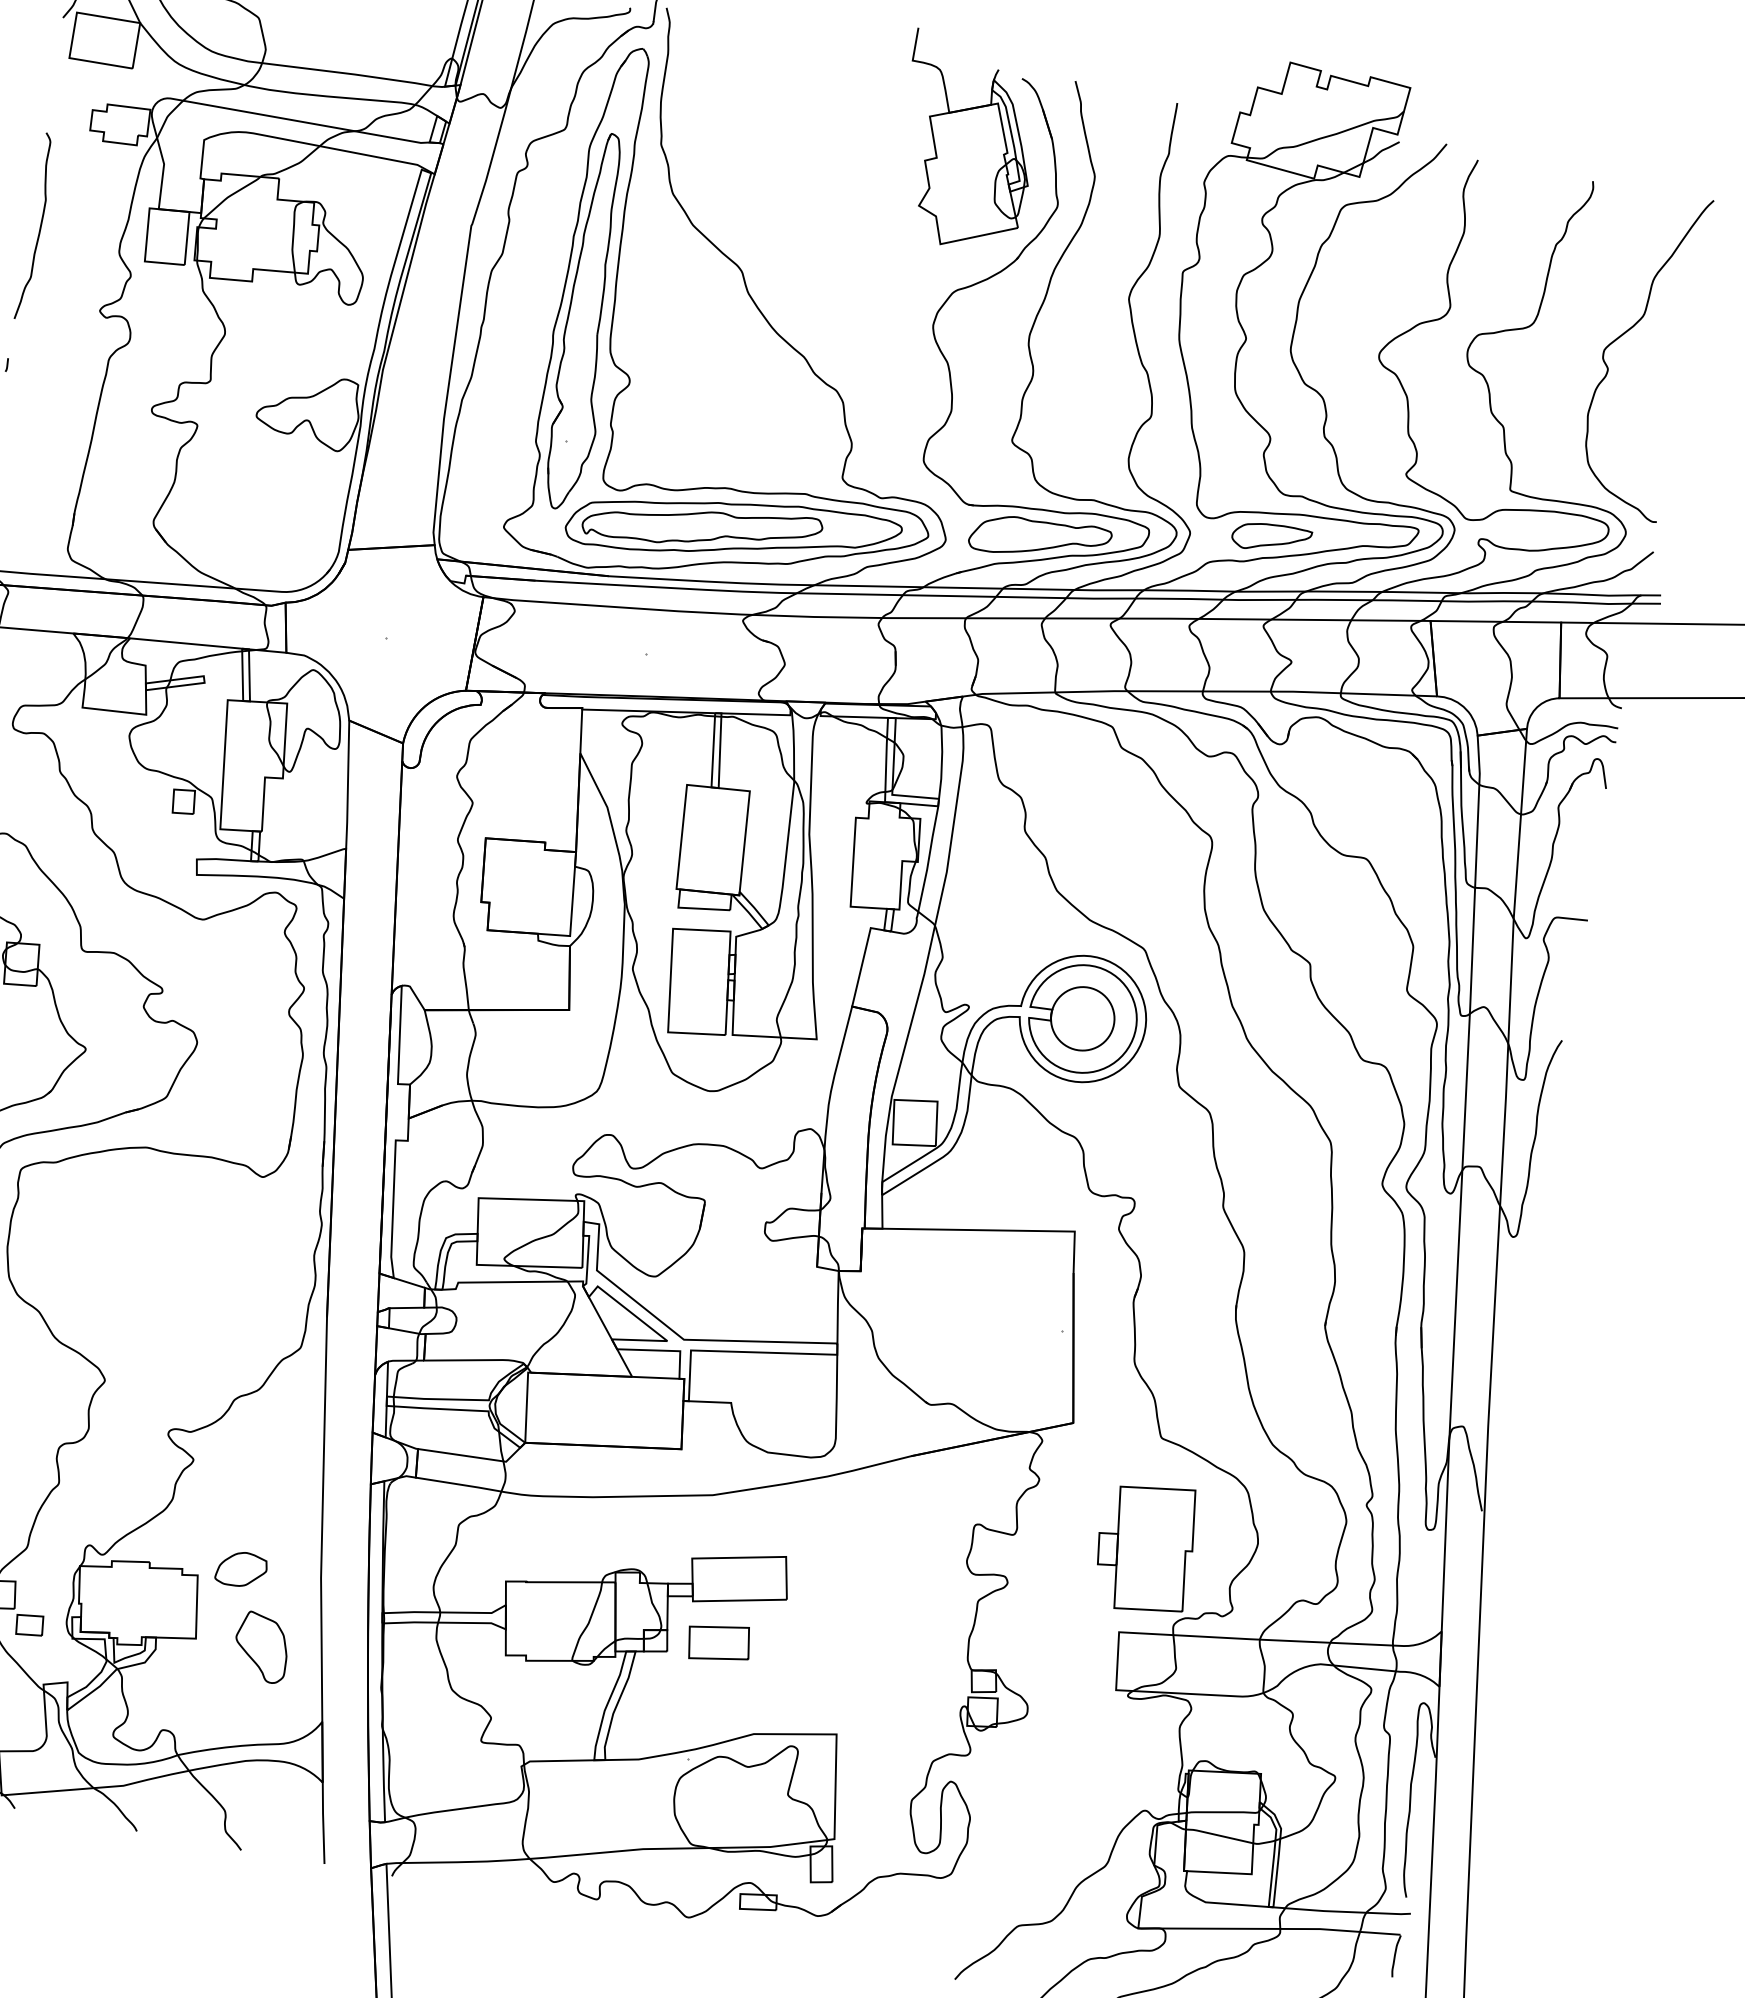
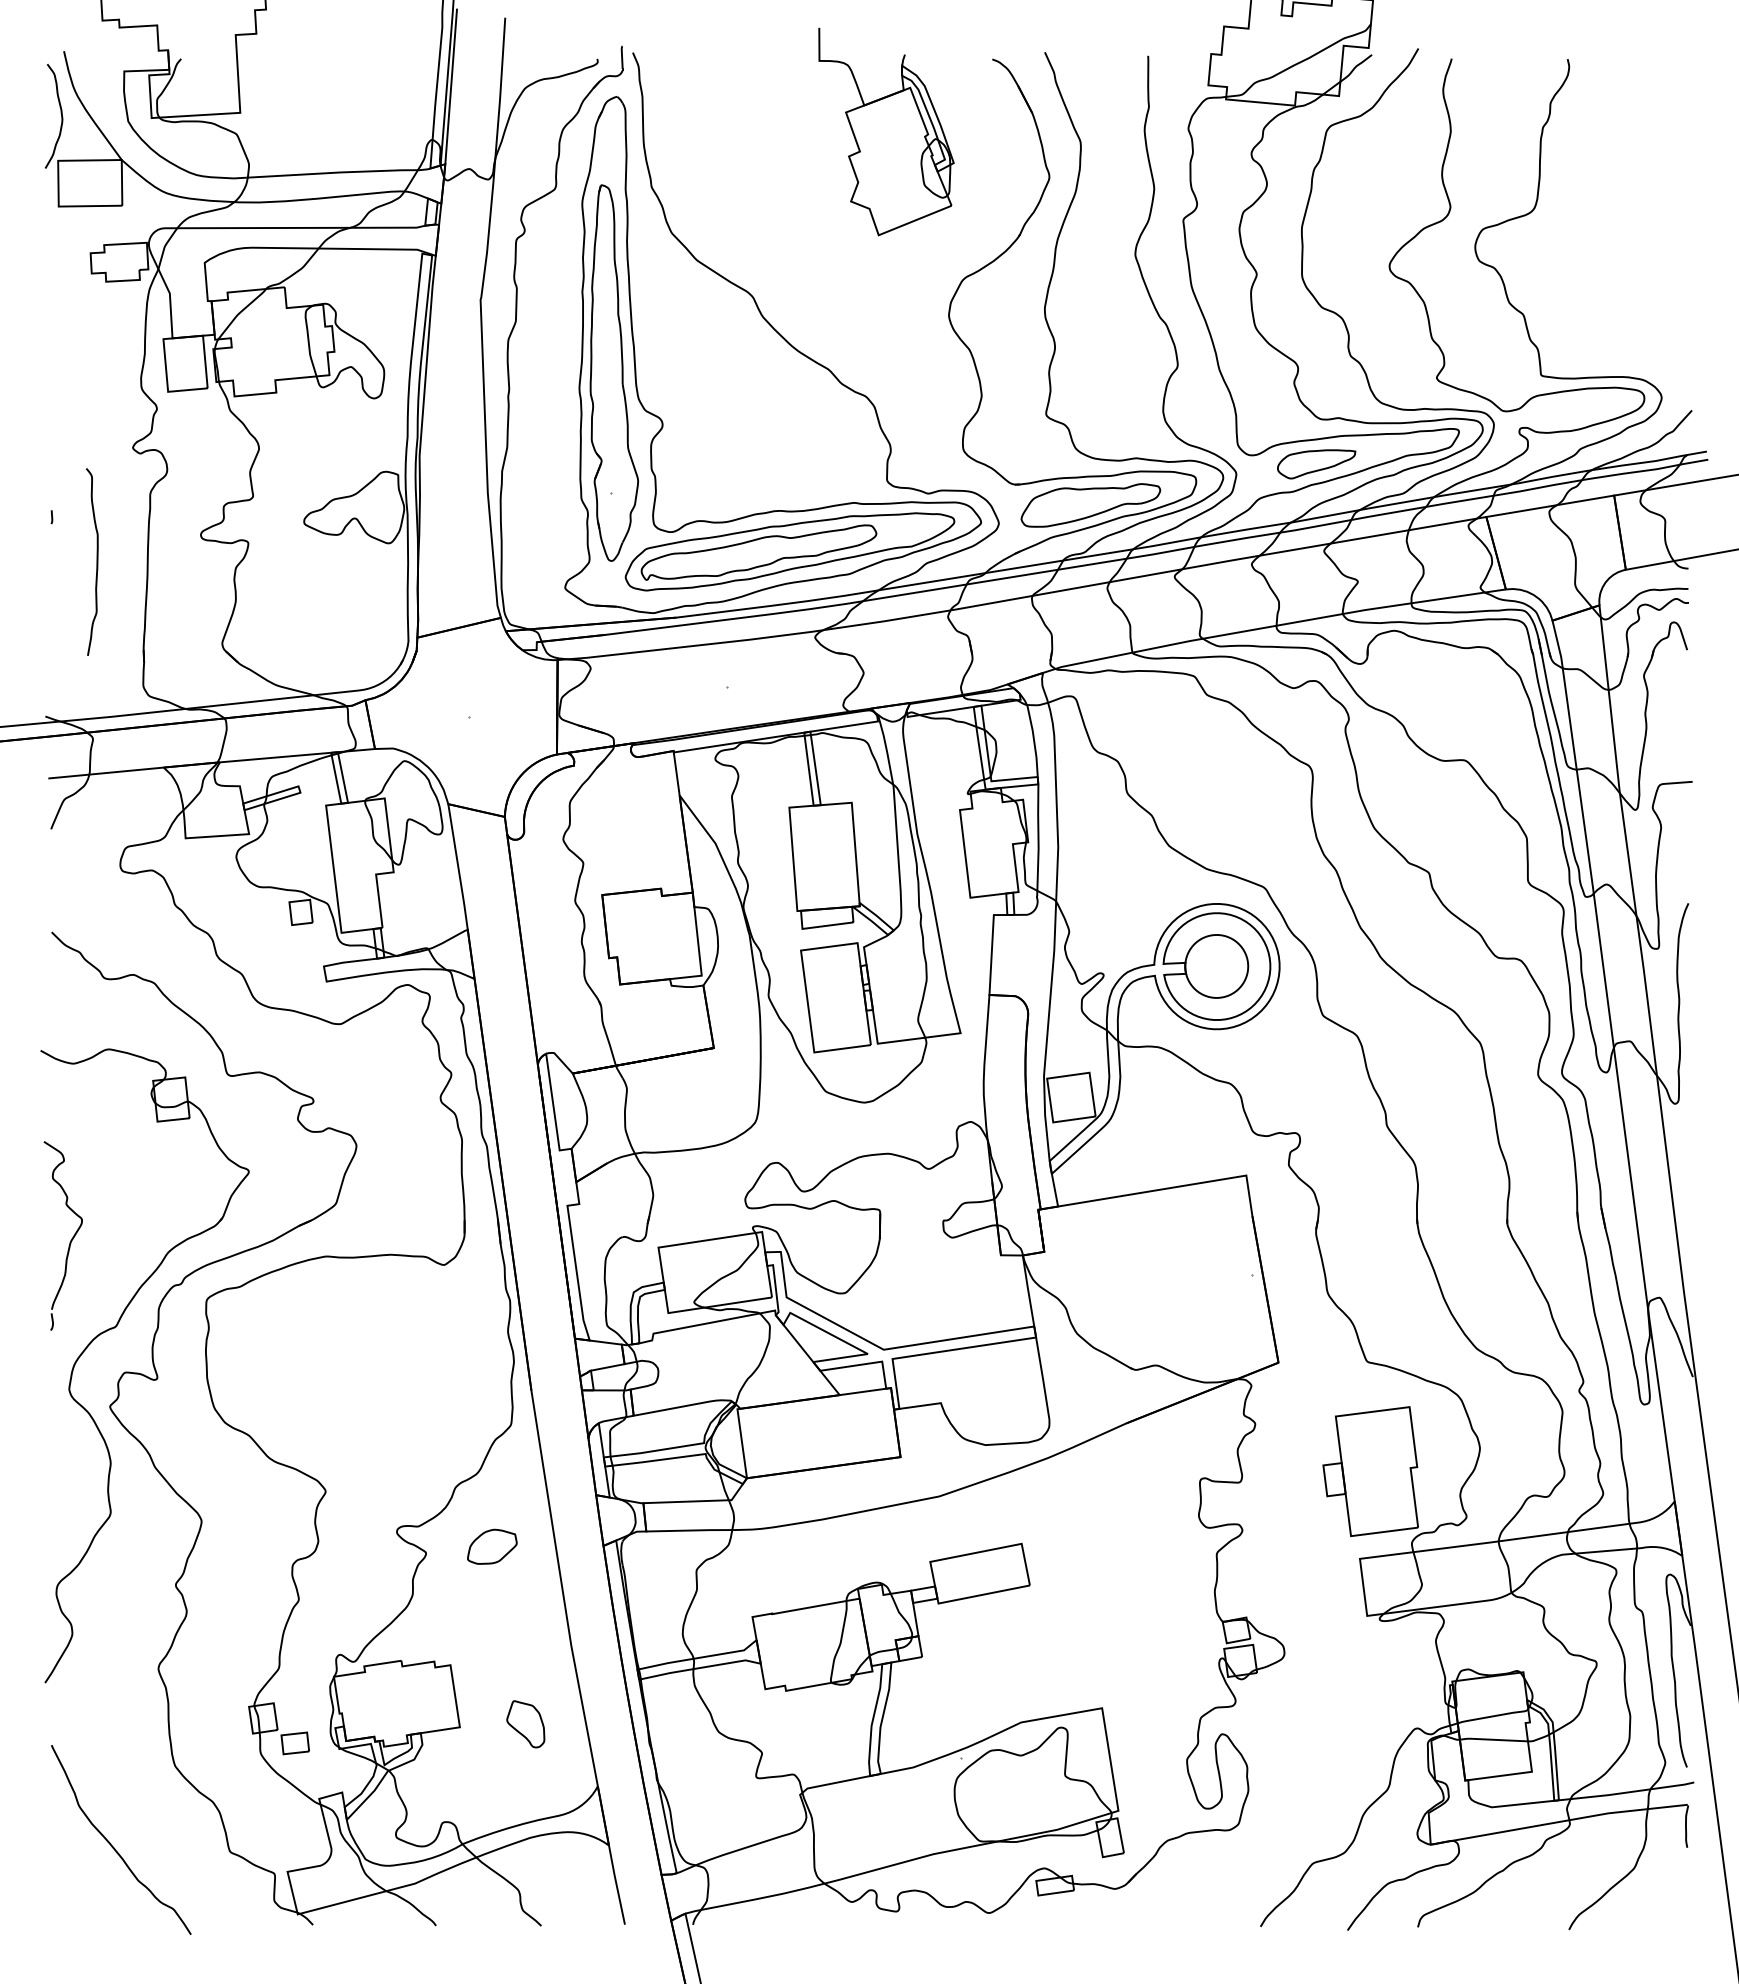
part: (966, 142) -> (886, 131), moved
curve: (39, 226) -> (96, 561), moved
curve: (1623, 335) -> (1624, 204), removed
part: (241, 1569) -> (492, 1546), moved
part: (719, 1642) -> (971, 1639), removed
part: (261, 1647) -> (525, 1724), size x0.7

